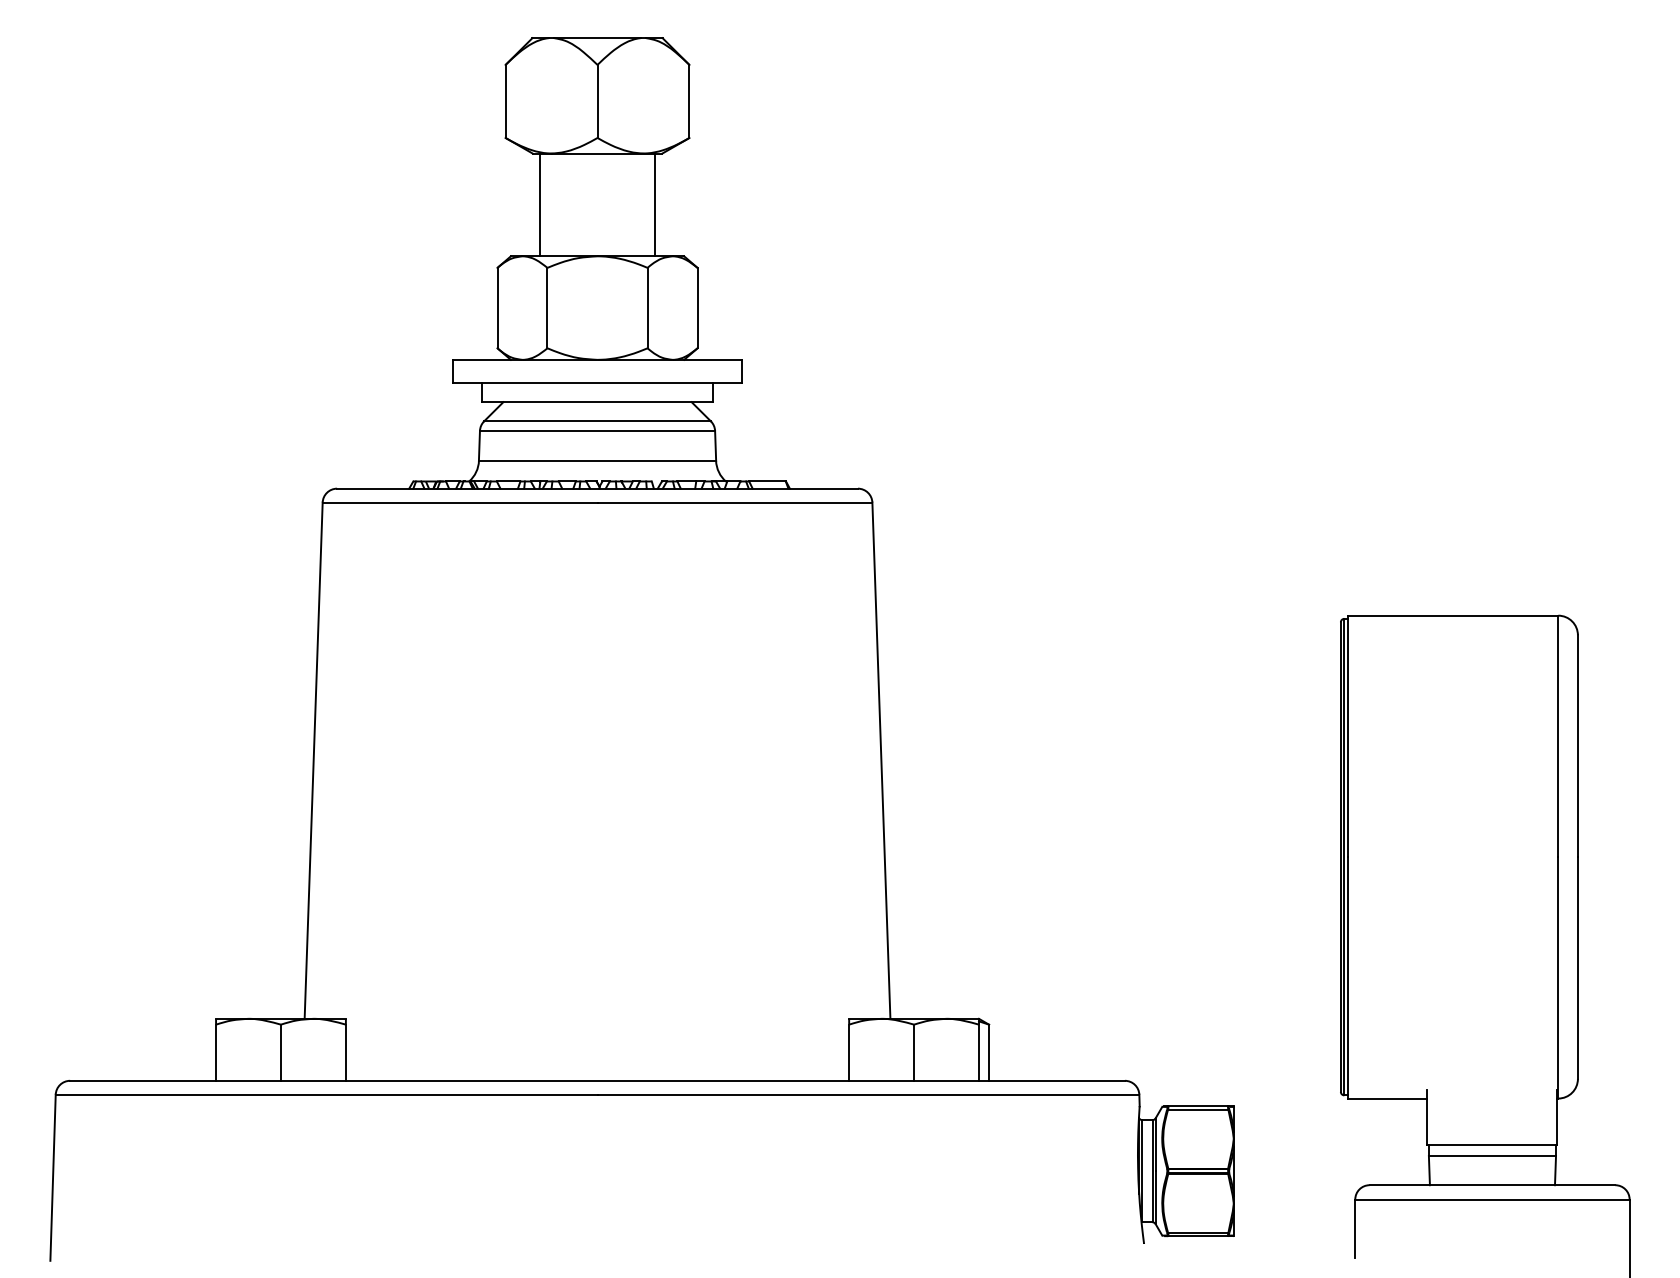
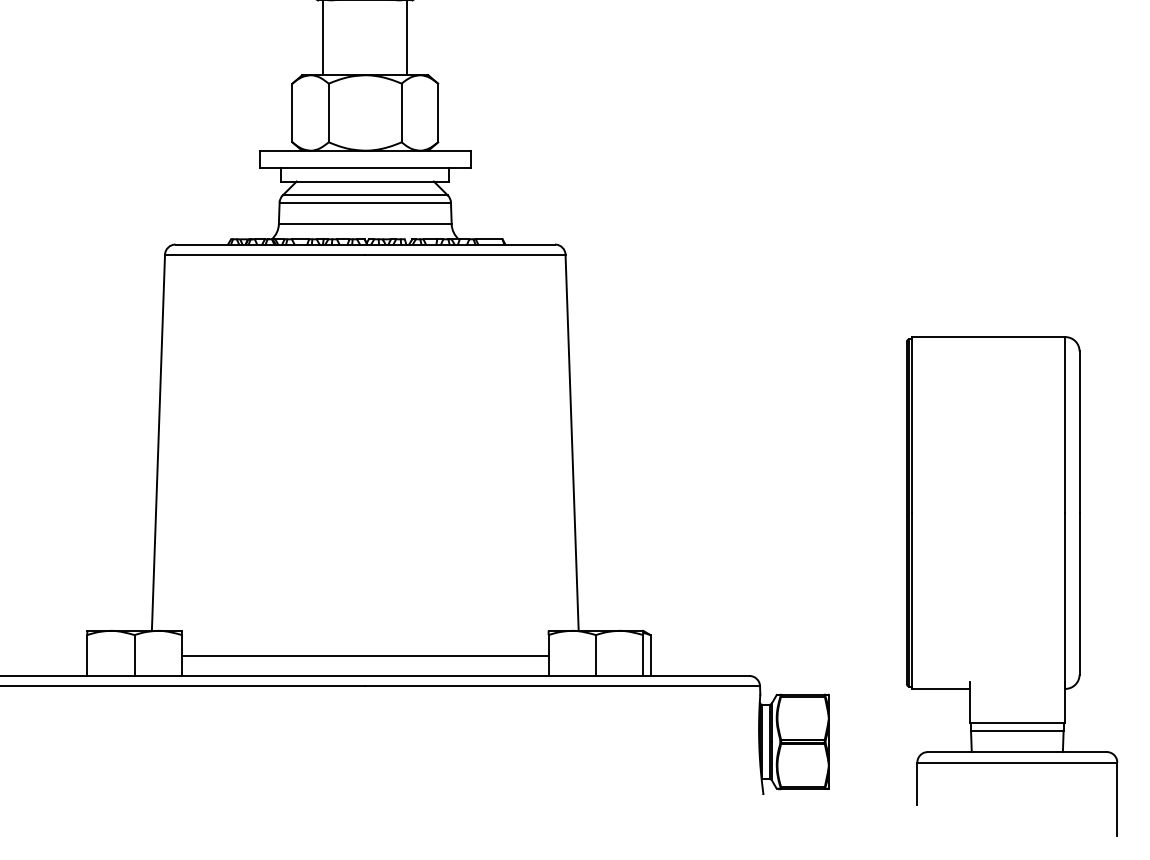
line: (597, 1052) -> (365, 655), added

